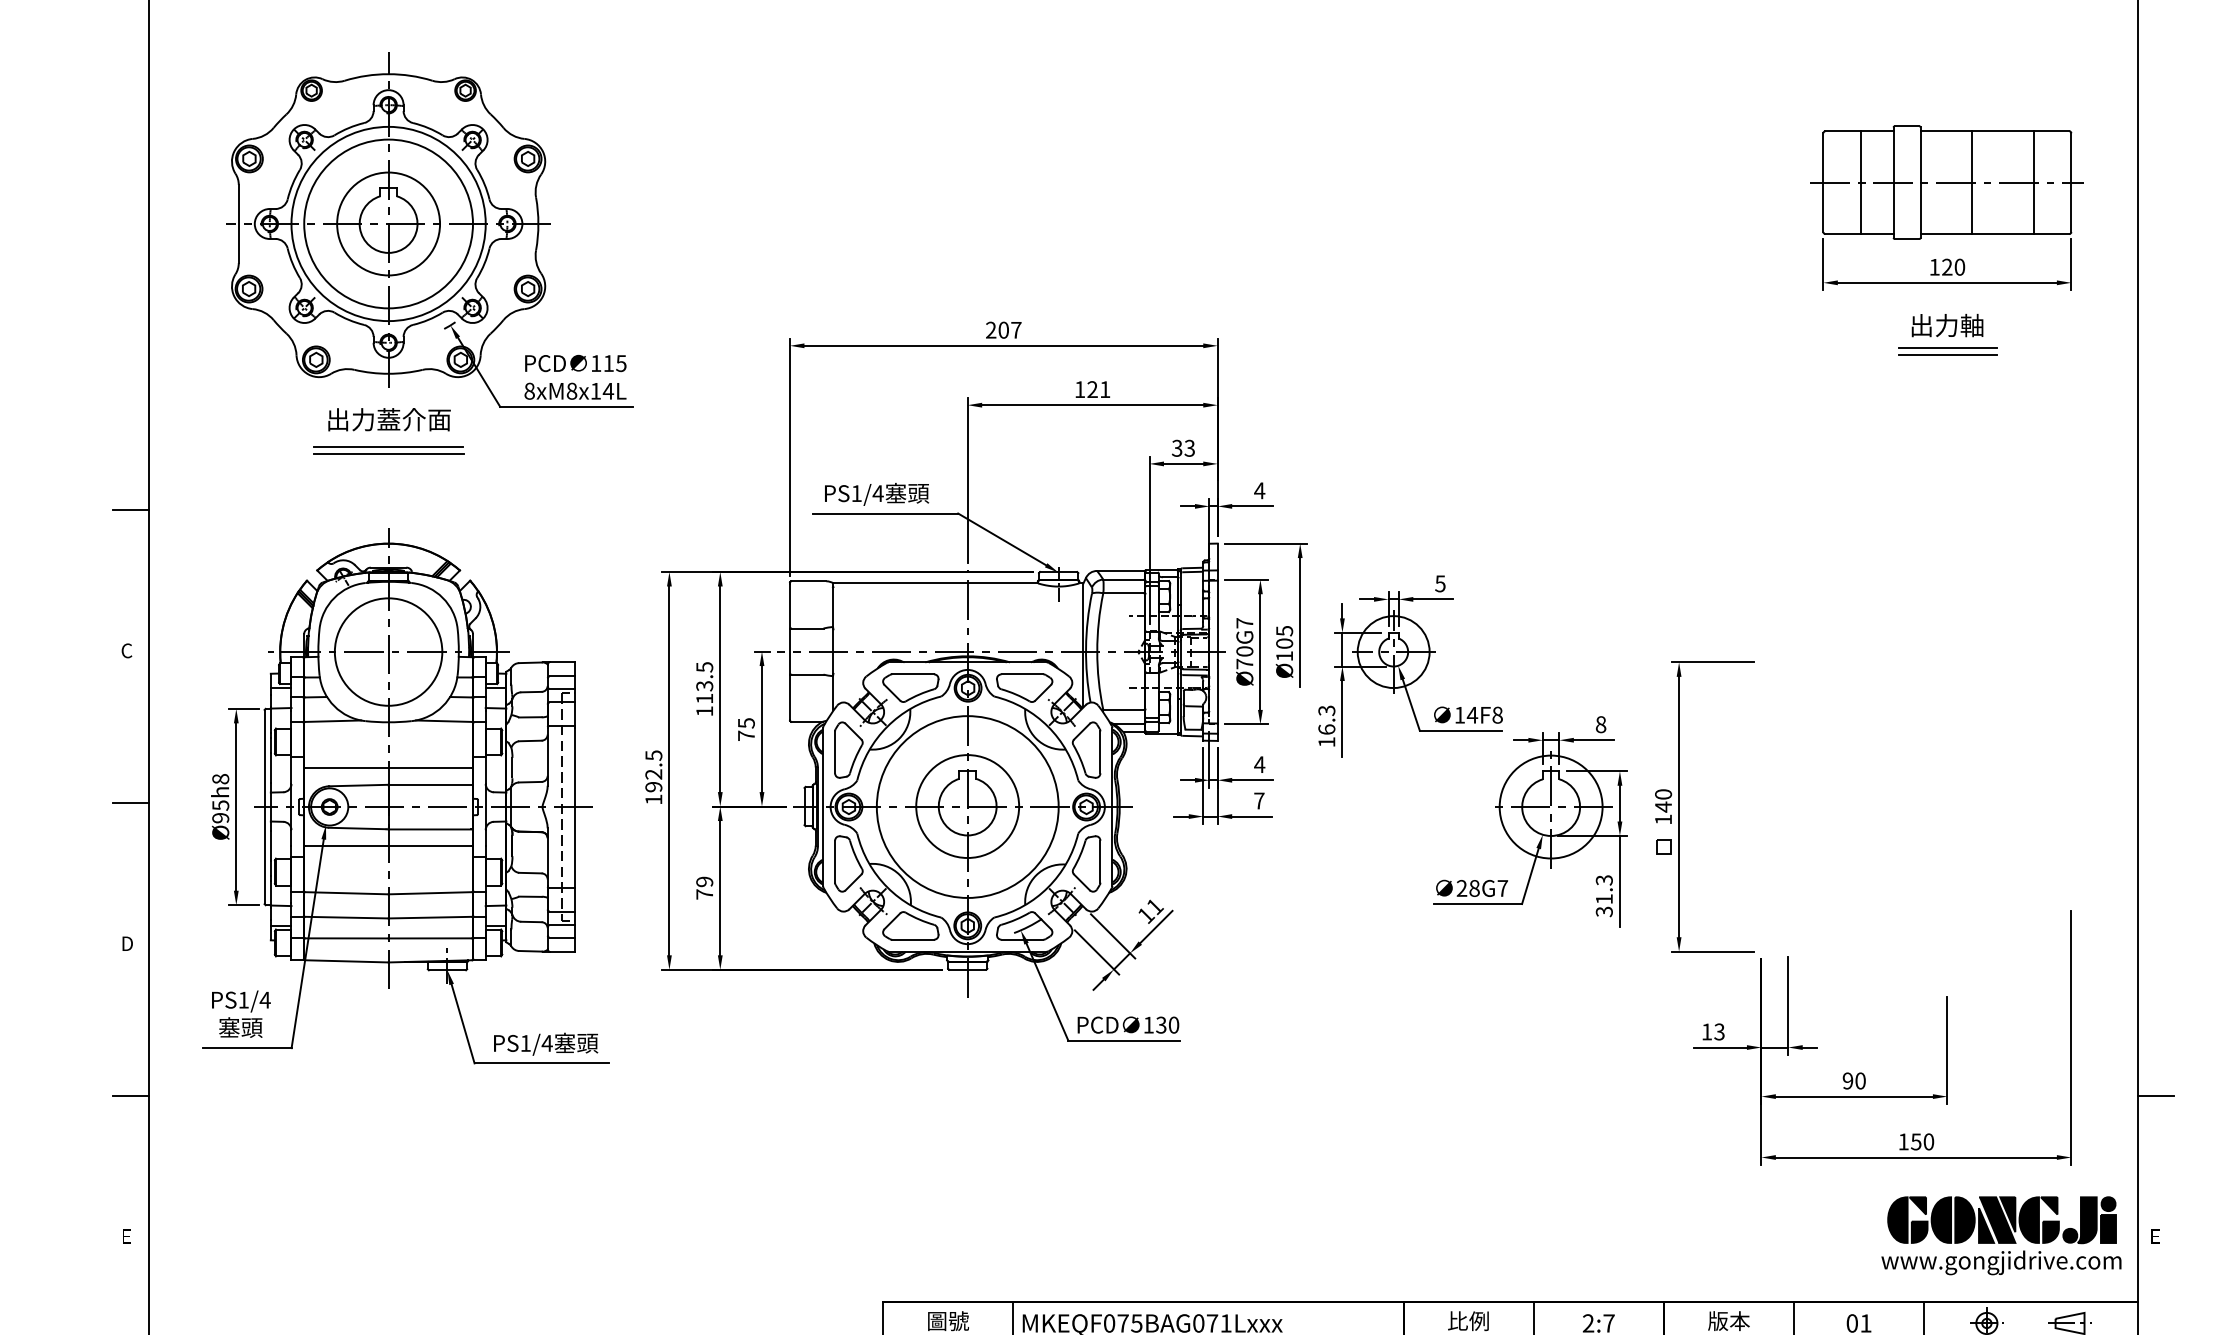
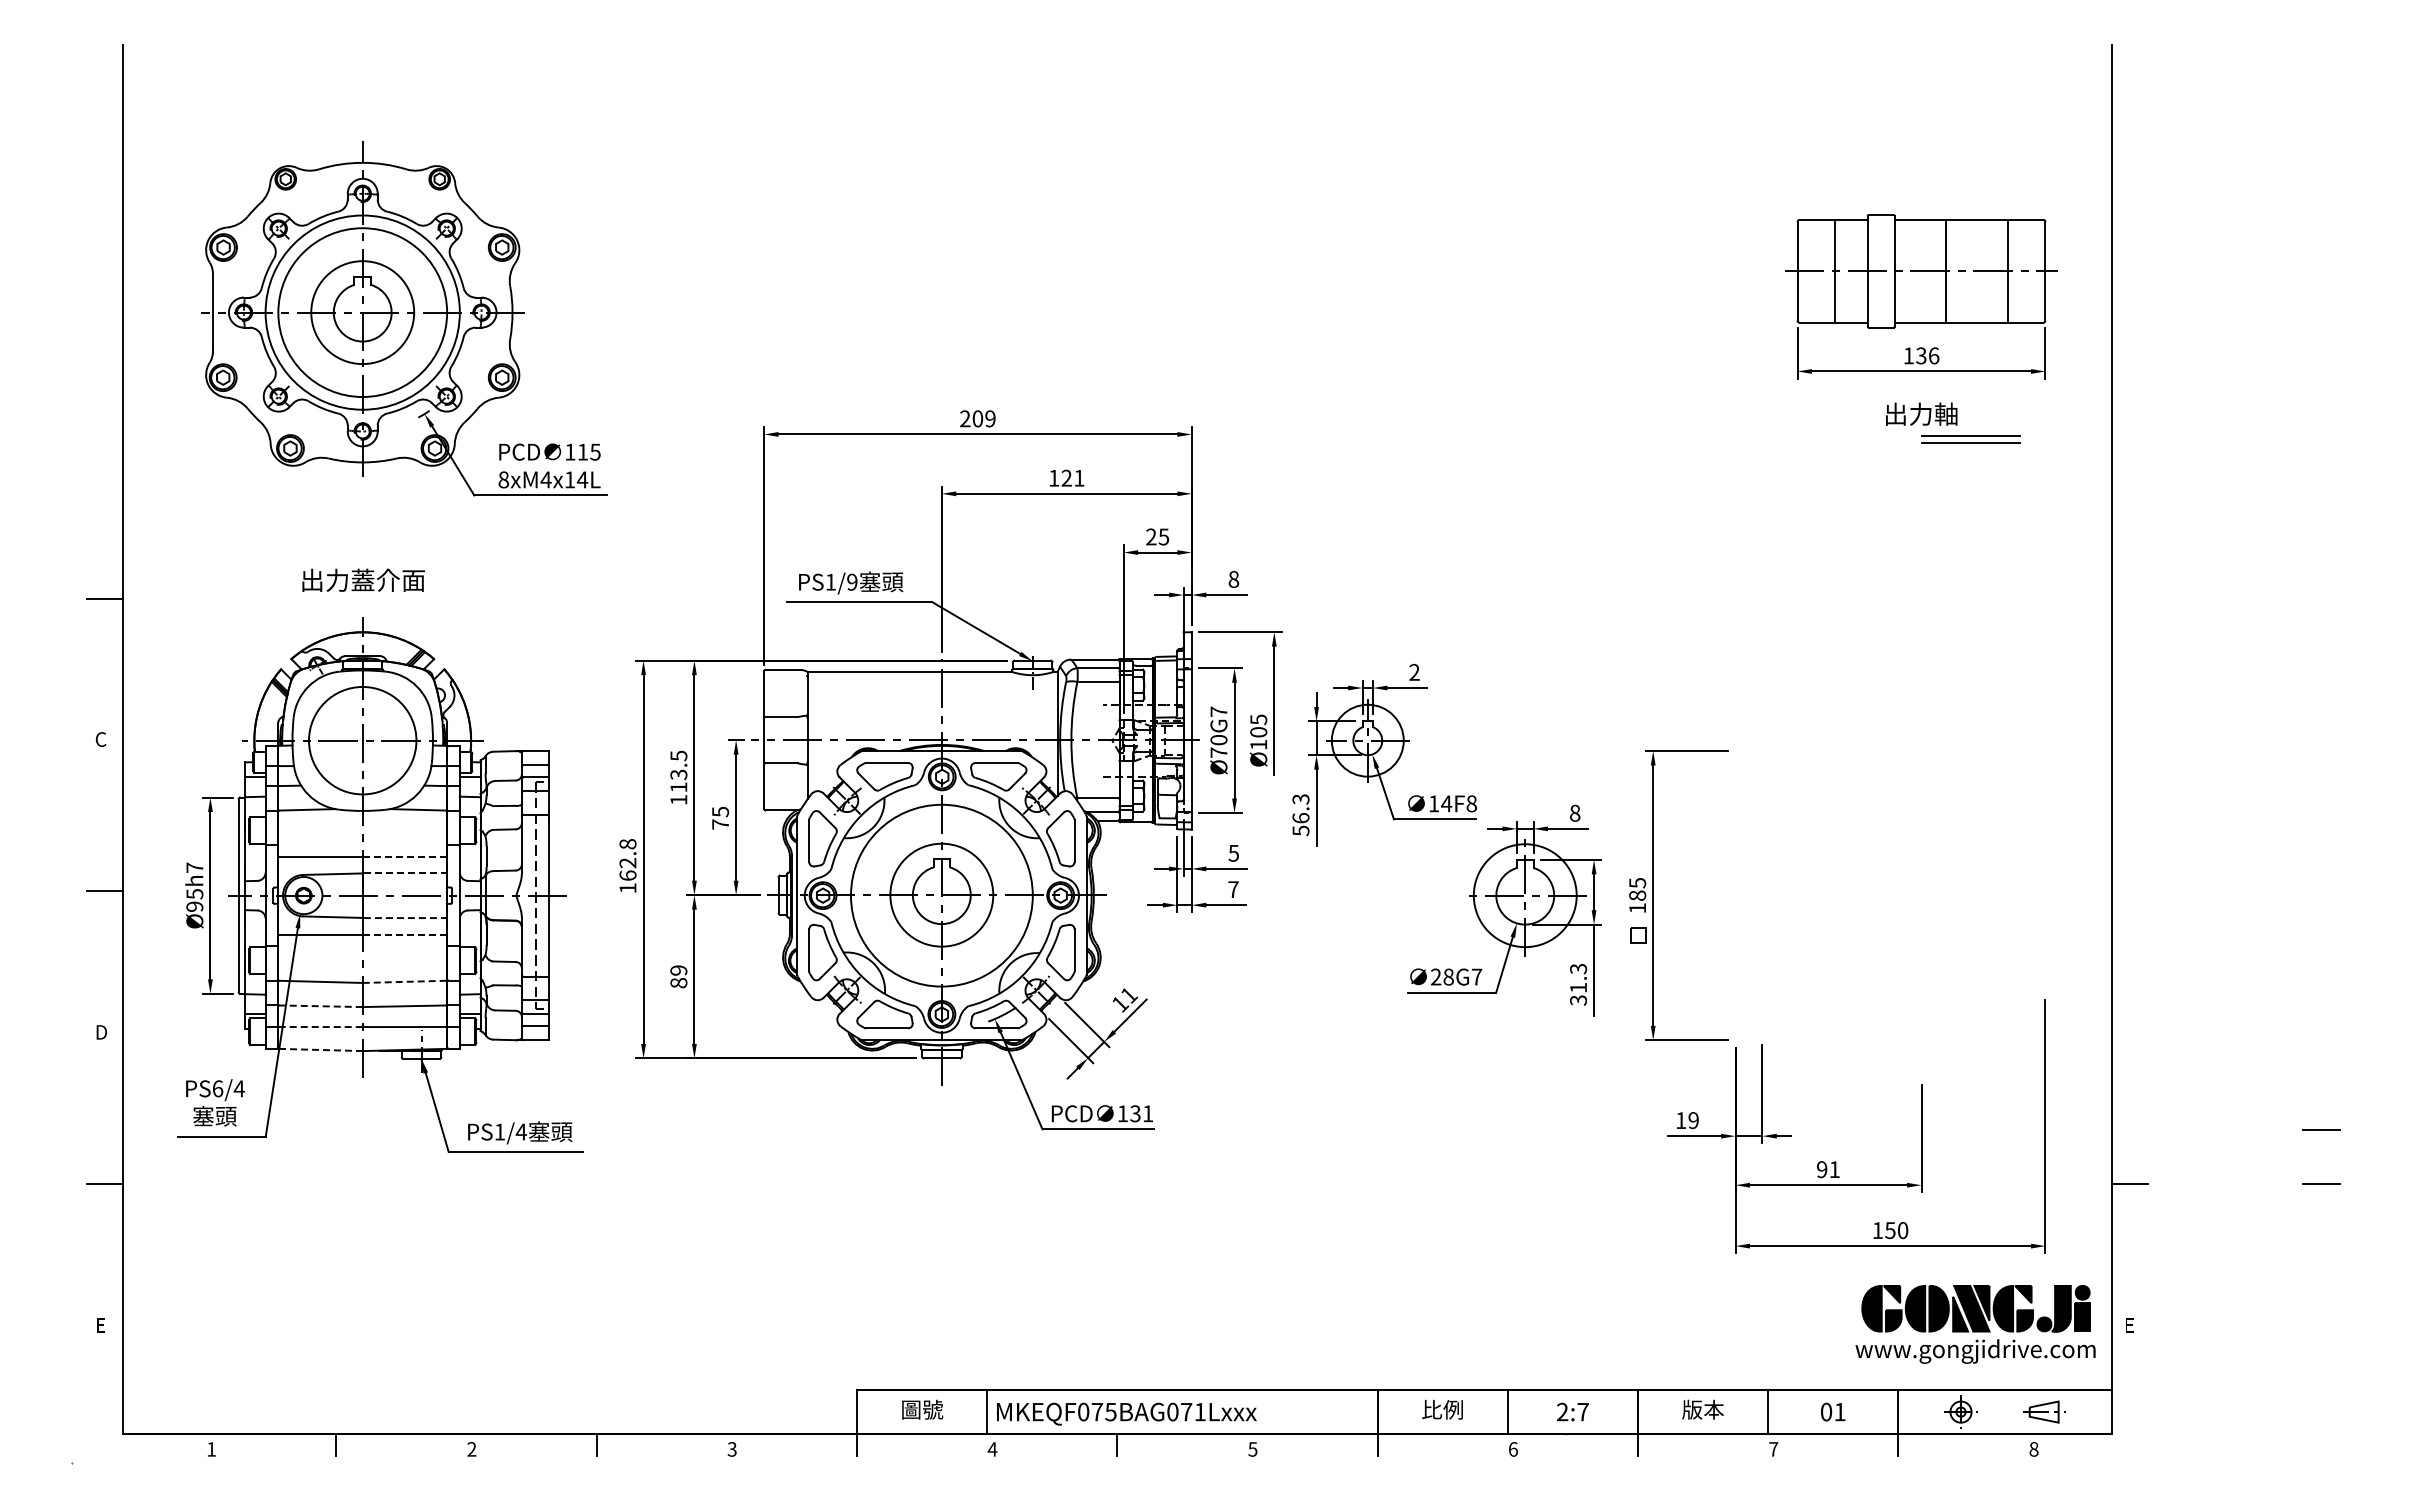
text: (1953, 266) -> (1927, 355), 120 -> 136
text: (1016, 329) -> (990, 418), 207 -> 209
part: (1948, 350) -> (1970, 439), moved
text: (571, 390) -> (545, 479), 8xM8x14L -> 8xM4x14L
text: (389, 418) -> (363, 579), moved
line: (388, 446) -> (362, 535), removed
text: (1183, 447) -> (1157, 536), 33 -> 25
line: (388, 453) -> (362, 542), removed
text: (1259, 490) -> (1233, 579), 4 -> 8
text: (877, 492) -> (851, 581), PS1/4 -> PS1/9
text: (1440, 582) -> (1414, 671), 5 -> 2
text: (1326, 741) -> (1300, 830), 16.3 -> 56.3
text: (1259, 764) -> (1233, 853), 4 -> 5
line: (430, 767) -> (404, 856), solid -> dashed
text: (653, 770) -> (627, 859), 192.5 -> 162.8
text: (220, 778) -> (194, 867), Ø95h8 -> Ø95h7
line: (431, 784) -> (405, 873), solid -> dashed
text: (1663, 800) -> (1637, 889), 140 -> 185
line: (430, 829) -> (404, 918), solid -> dashed
line: (430, 845) -> (404, 934), solid -> dashed
line: (430, 892) -> (404, 981), solid -> dashed
text: (704, 893) -> (678, 982), 79 -> 89
line: (346, 917) -> (320, 1006), solid -> dashed
line: (346, 938) -> (320, 1027), solid -> dashed
line: (346, 960) -> (320, 1049), solid -> dashed
text: (244, 999) -> (218, 1088), PS1/4 -> PS6/4
text: (1174, 1024) -> (1148, 1113), 130 -> 131
text: (1719, 1031) -> (1693, 1120), 13 -> 19
text: (1860, 1080) -> (1834, 1169), 90 -> 91

